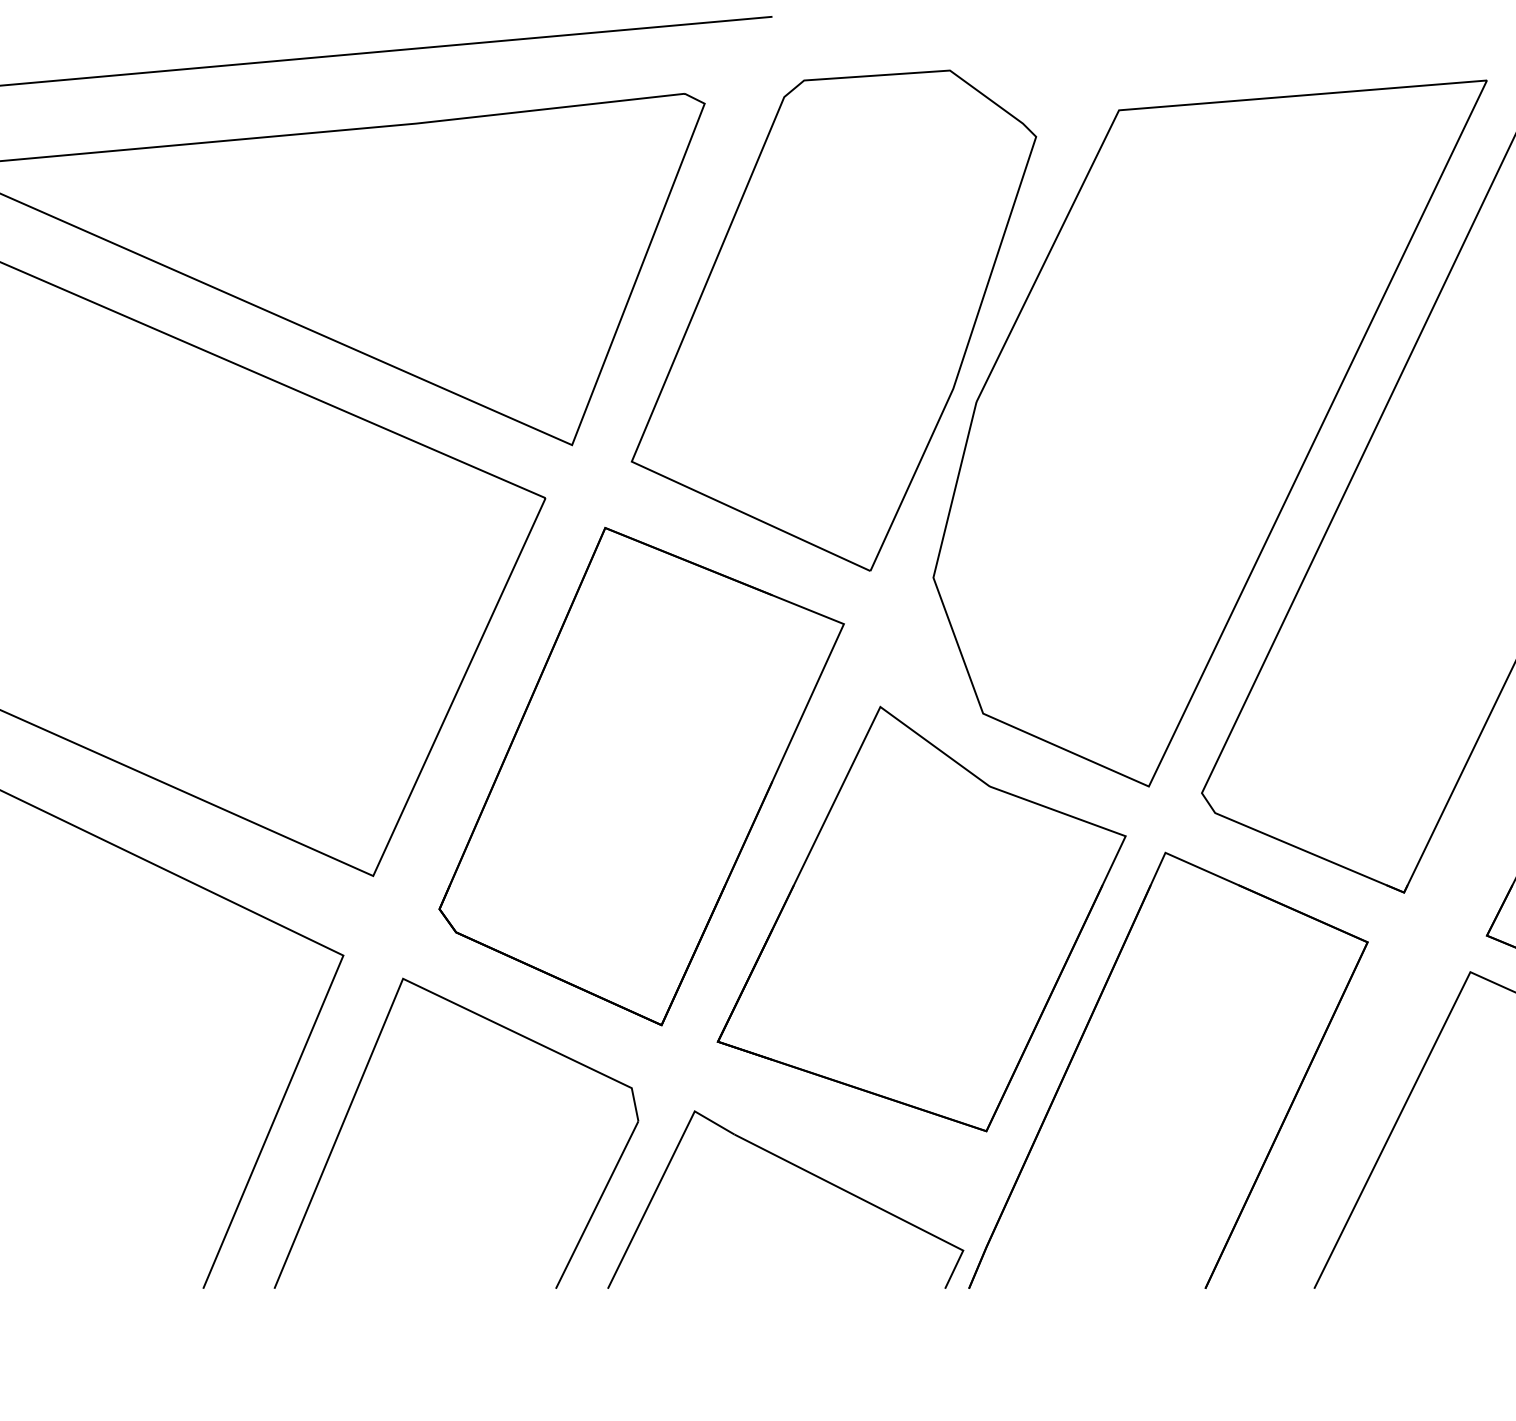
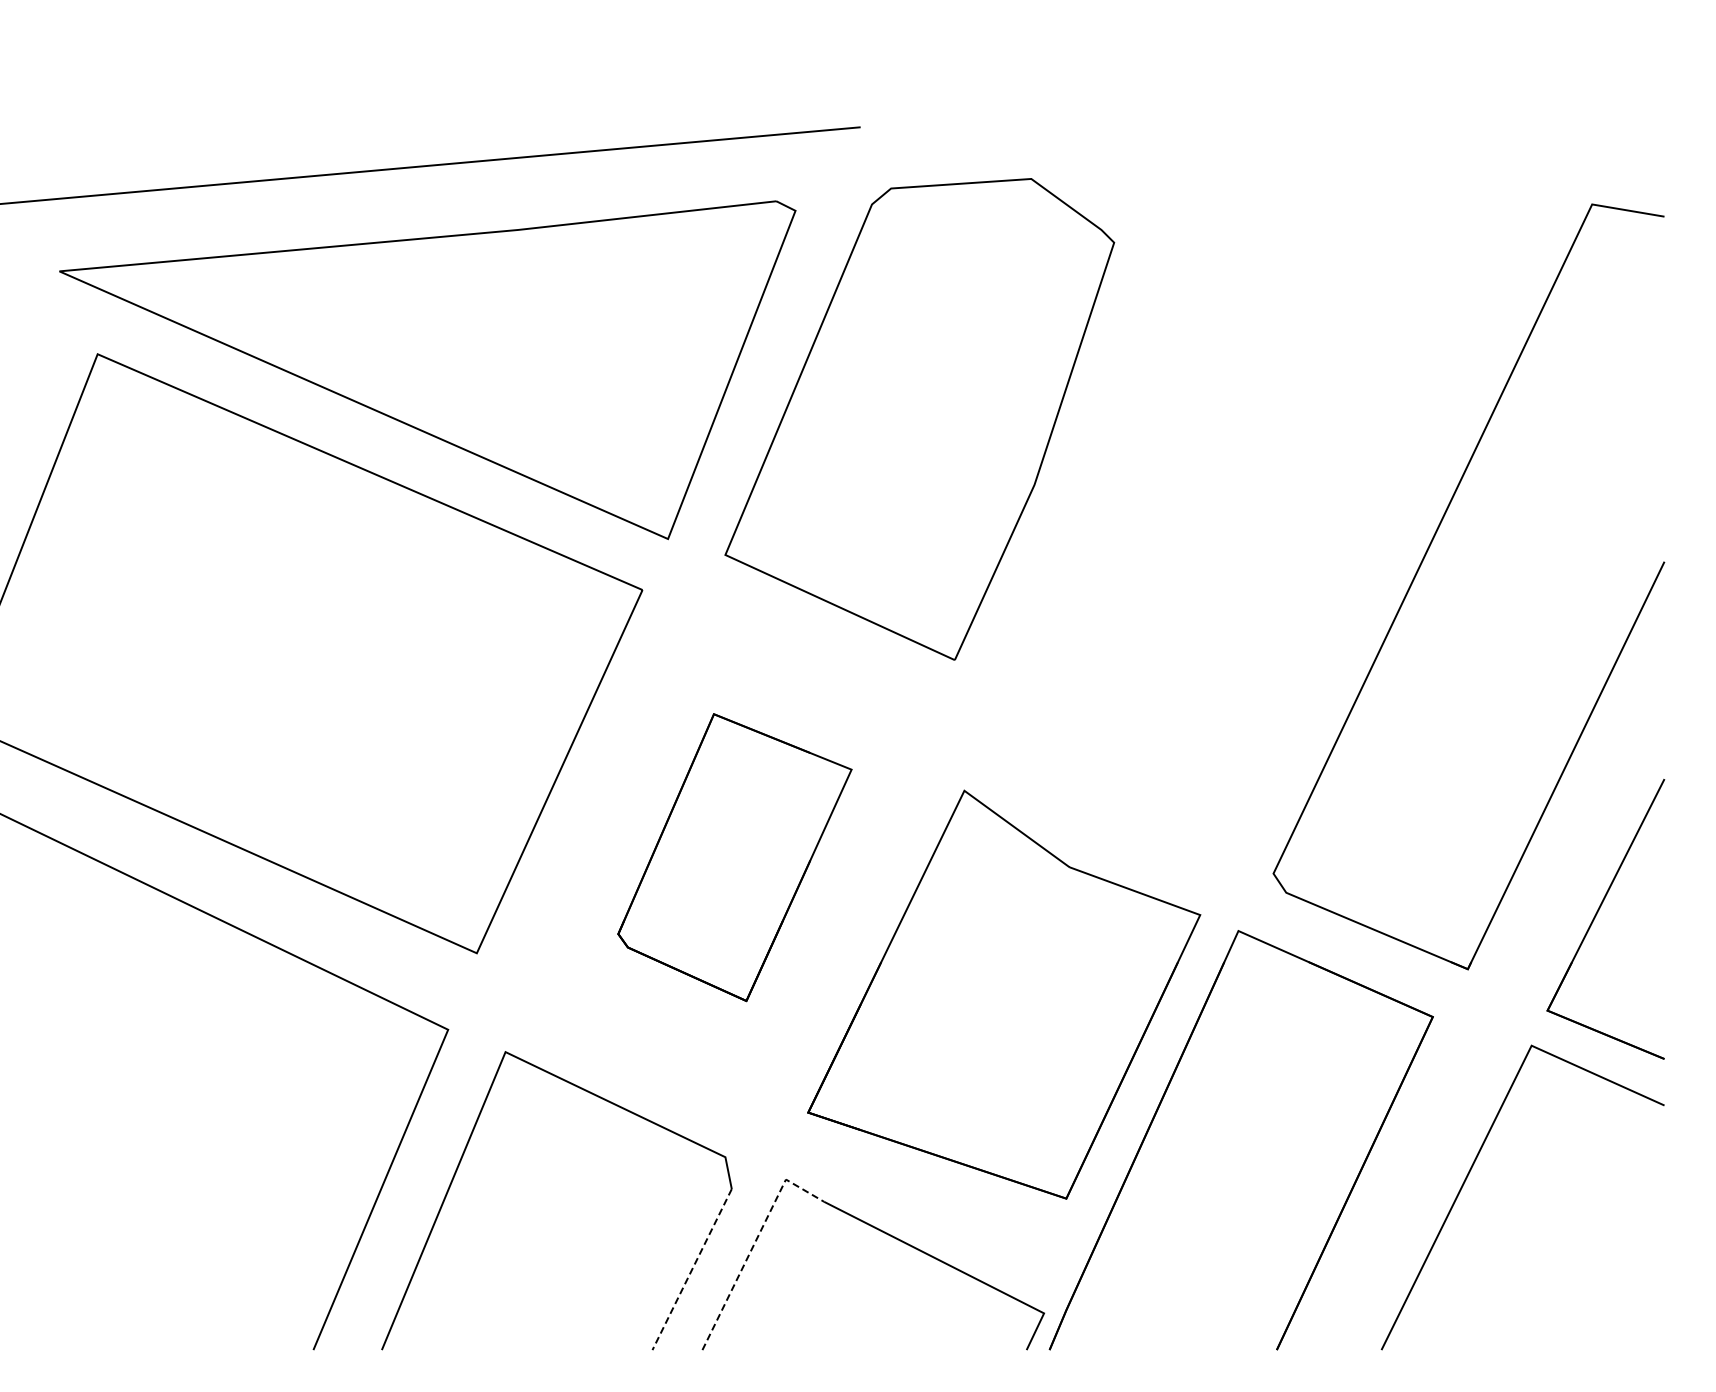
part: (1210, 433) -> (1281, 527), removed
part: (641, 776) -> (734, 857), size x0.6
line: (662, 1178) -> (754, 1244), solid -> dashed
line: (597, 1204) -> (692, 1269), solid -> dashed

